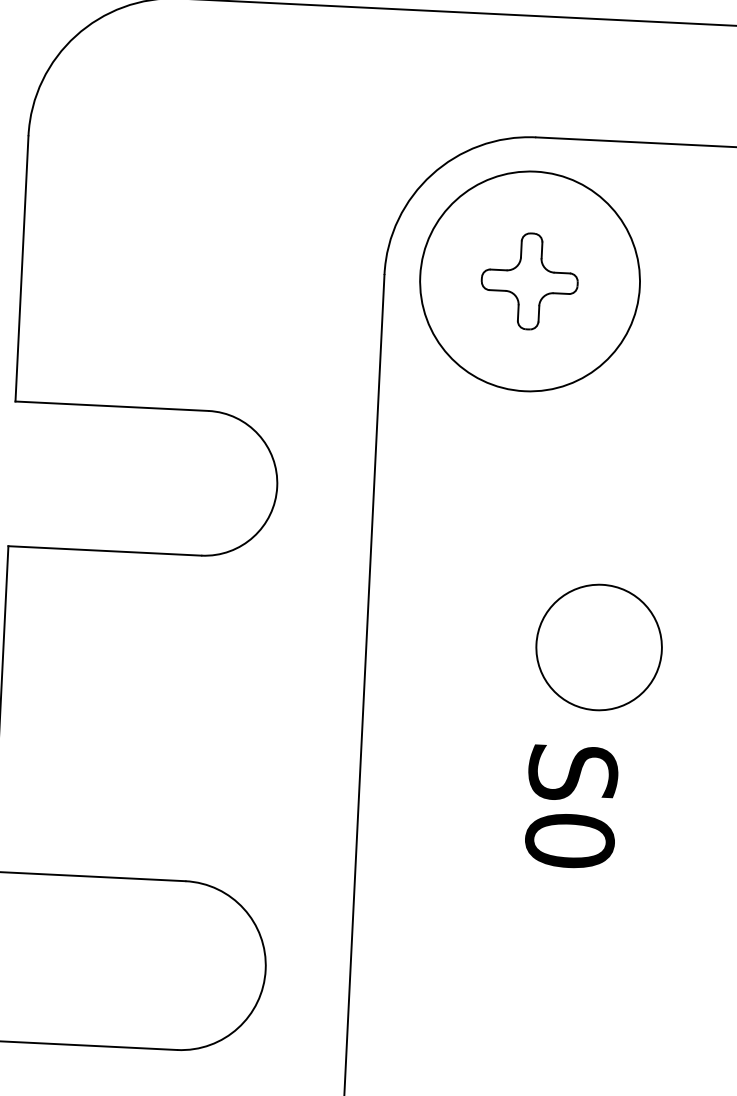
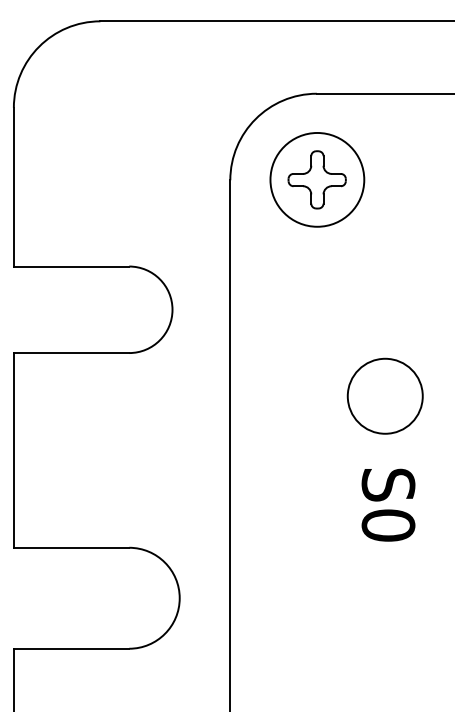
circle: (530, 280) -> (317, 179), size x0.71
circle: (597, 646) -> (384, 395), moved
text: (571, 805) -> (388, 504), moved

